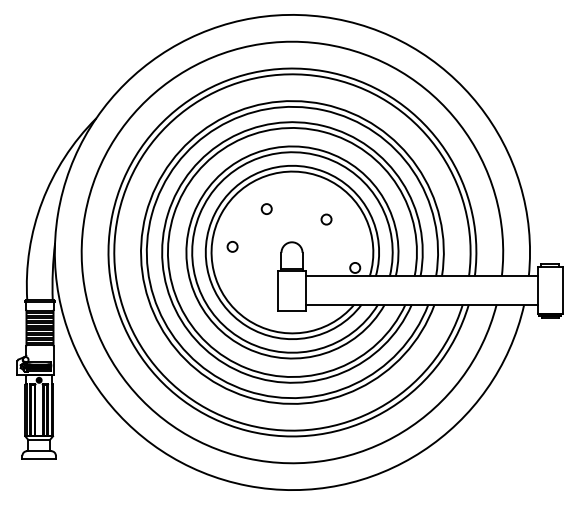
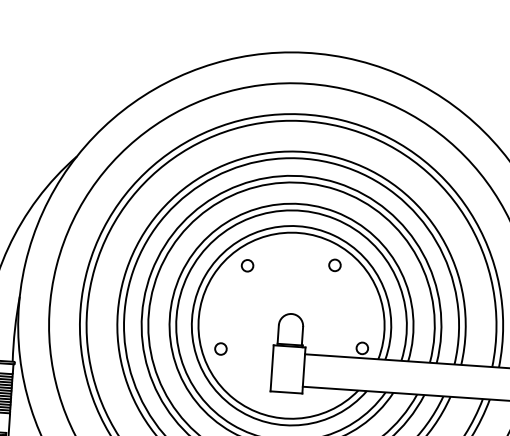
circle: (266, 208) -> (247, 265), moved
circle: (326, 219) -> (334, 265), moved
circle: (232, 246) -> (220, 348), moved

